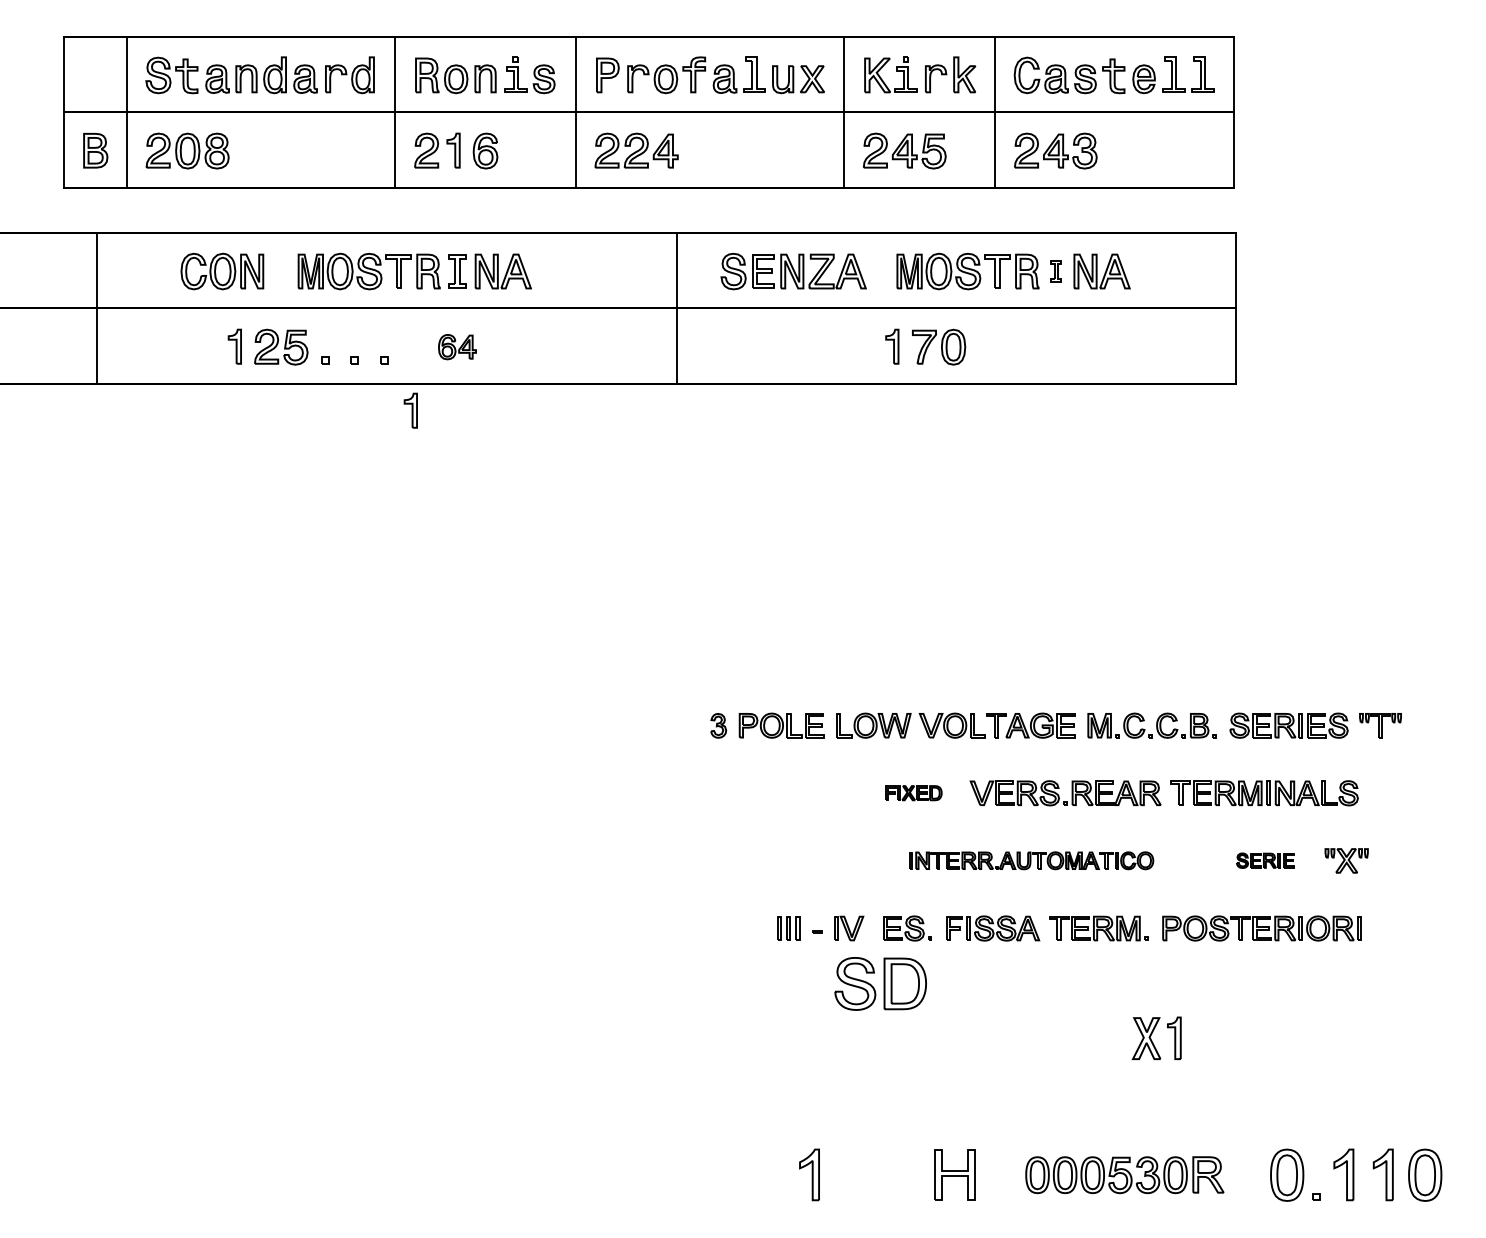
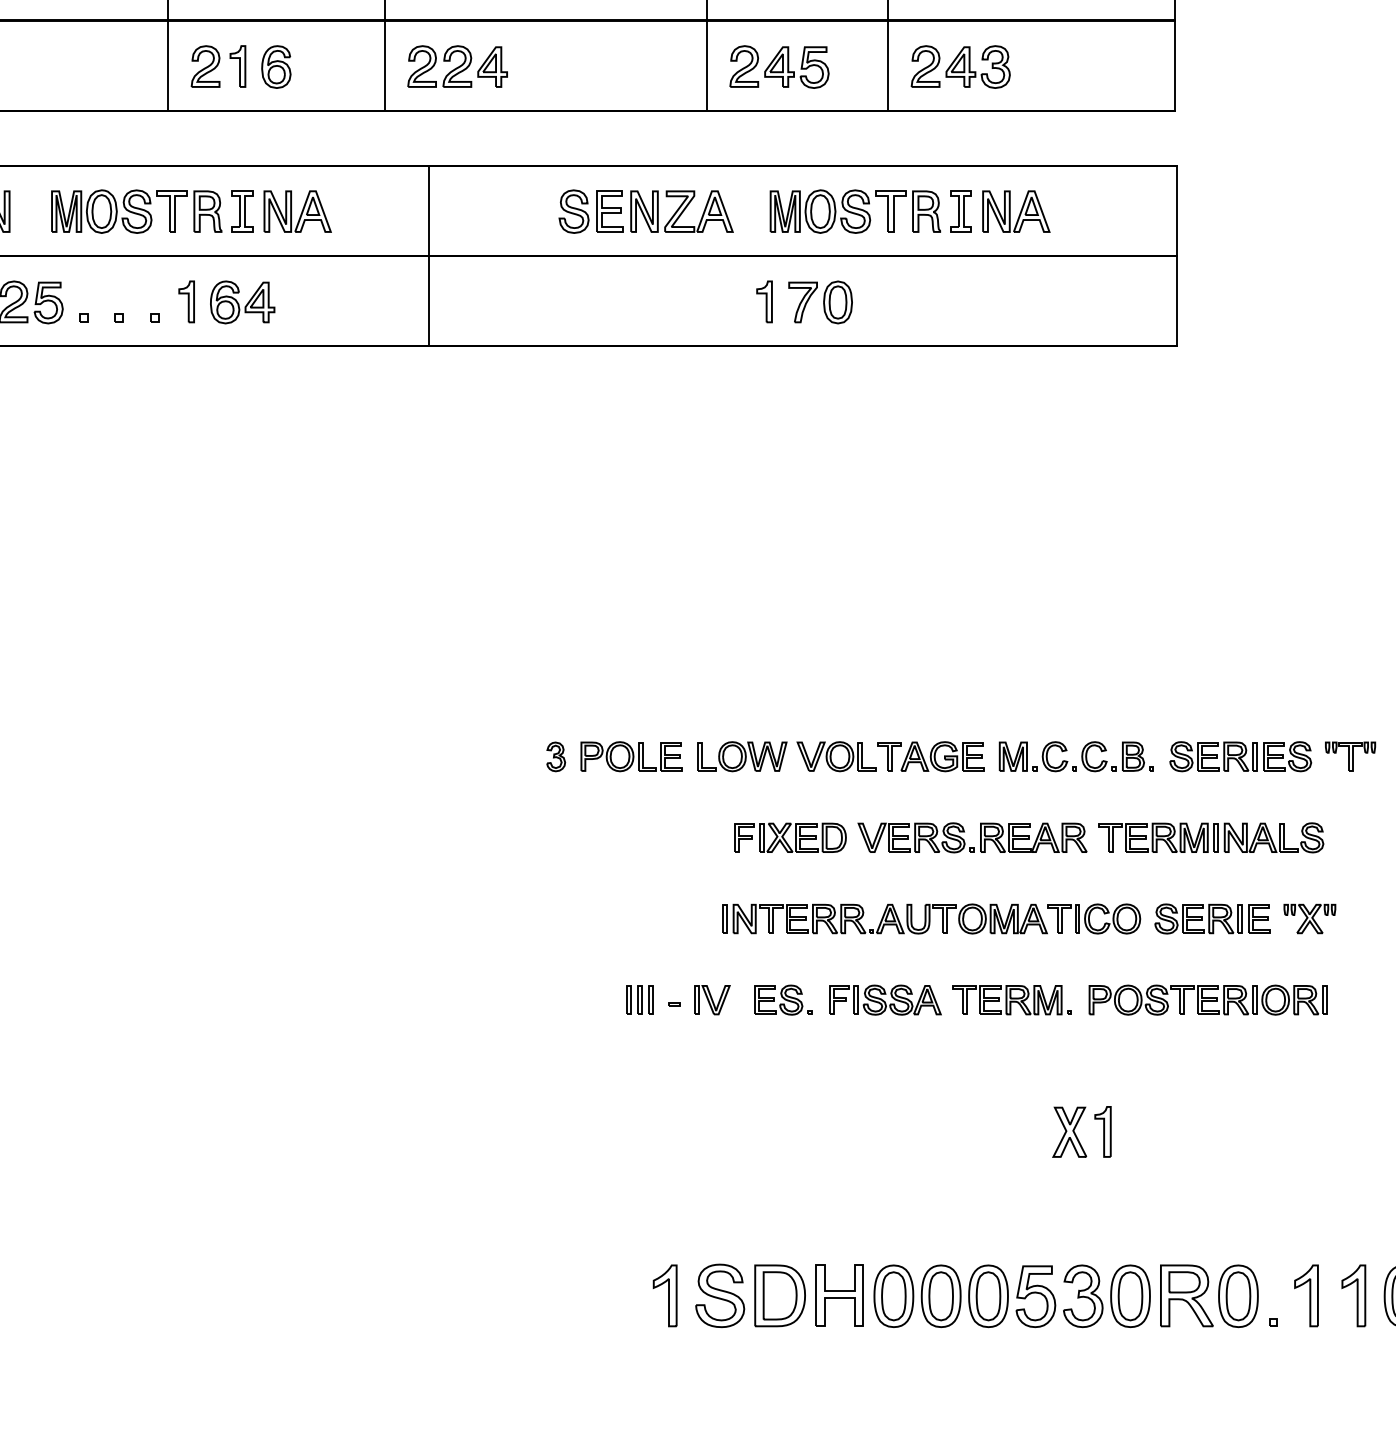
part: (1056, 271) -> (961, 211), size x1.67
line: (676, 308) -> (428, 255), moved
part: (457, 346) -> (242, 301), size x1.43
part: (410, 410) -> (186, 301), moved
part: (913, 792) -> (789, 836), size x1.67
part: (1031, 860) -> (931, 918), size x1.43
part: (1265, 860) -> (1212, 918), size x1.67
part: (880, 983) -> (750, 1295), moved
part: (1124, 1174) -> (1043, 1295), size x1.43

